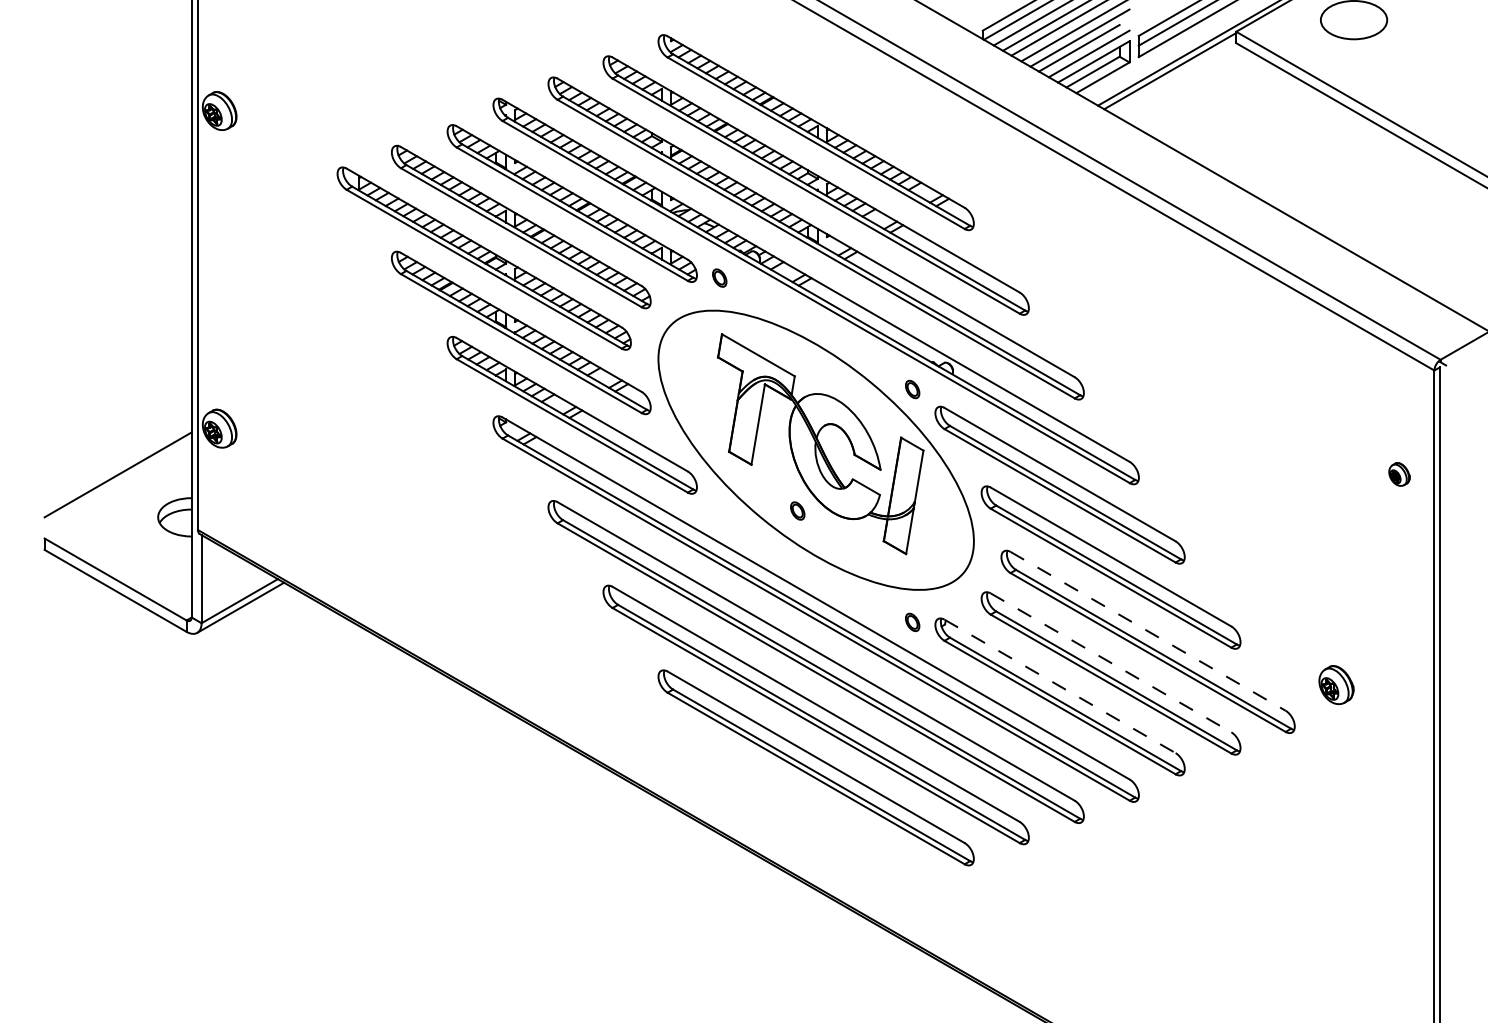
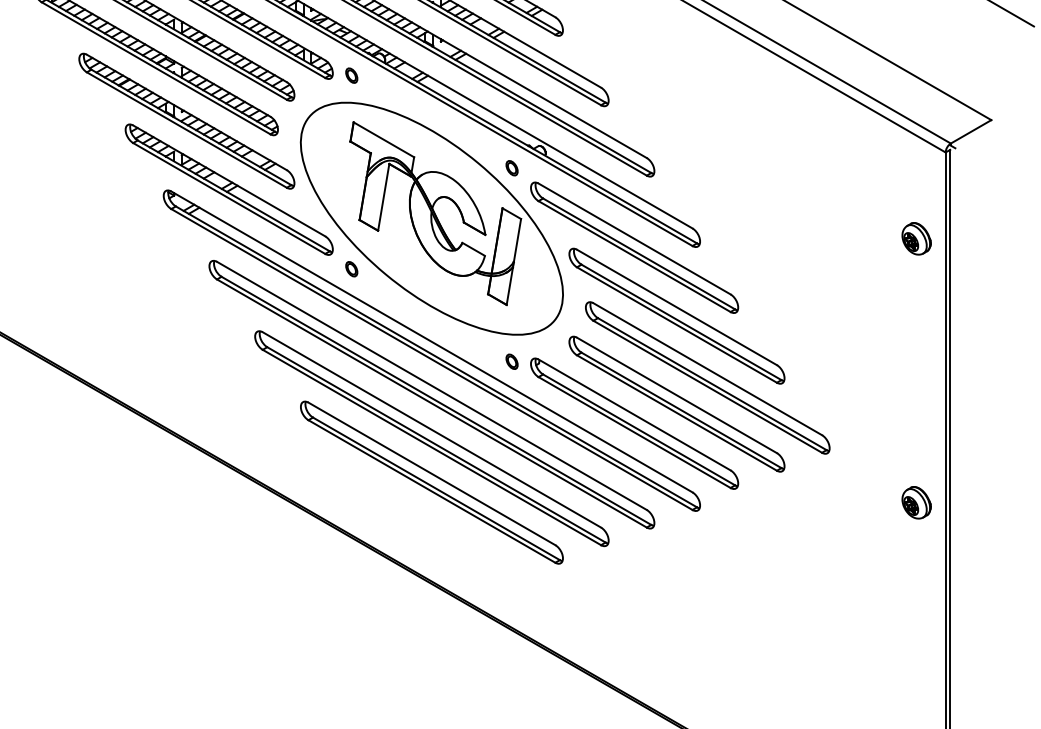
part: (1399, 474) -> (916, 238), size x1.67
part: (797, 510) -> (351, 268), moved
line: (1148, 631) -> (708, 369), dashed -> solid
line: (1111, 662) -> (677, 395), dashed -> solid
part: (1336, 685) -> (916, 503), moved
line: (1060, 686) -> (634, 415), dashed -> solid

